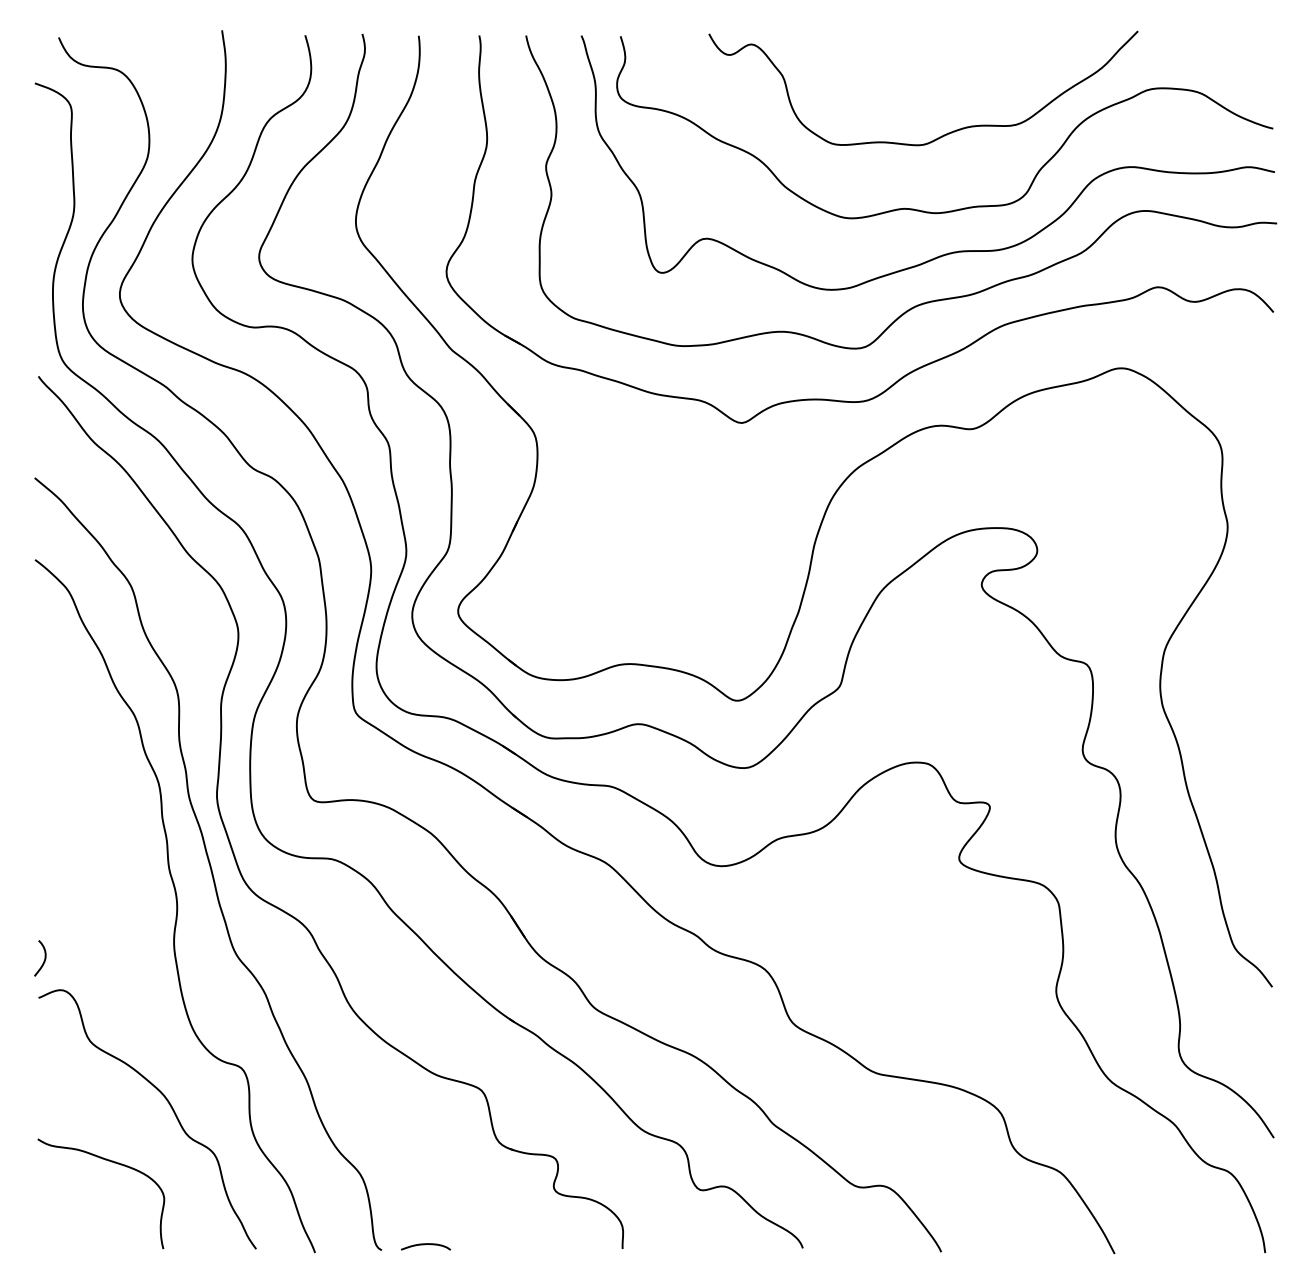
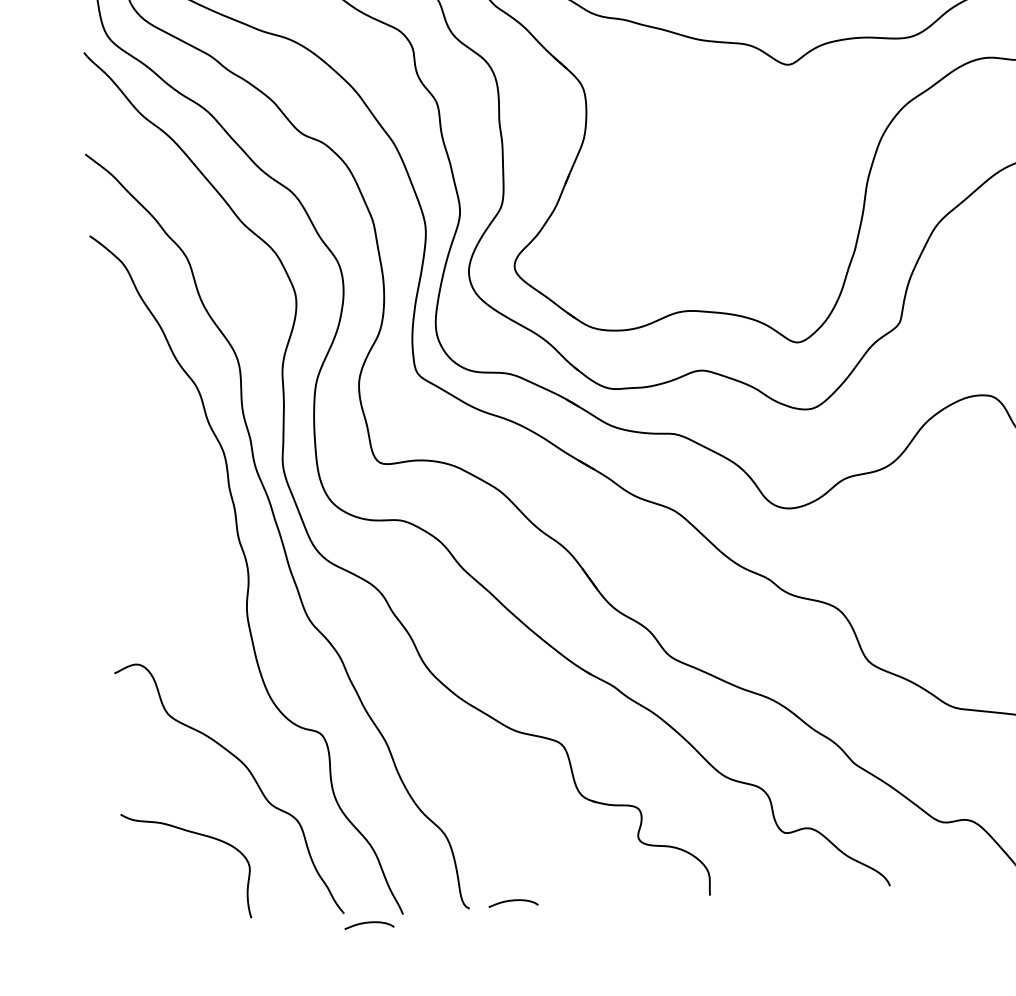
curve: (43, 960) -> (117, 635), removed
curve: (280, 1260) -> (368, 923), added

